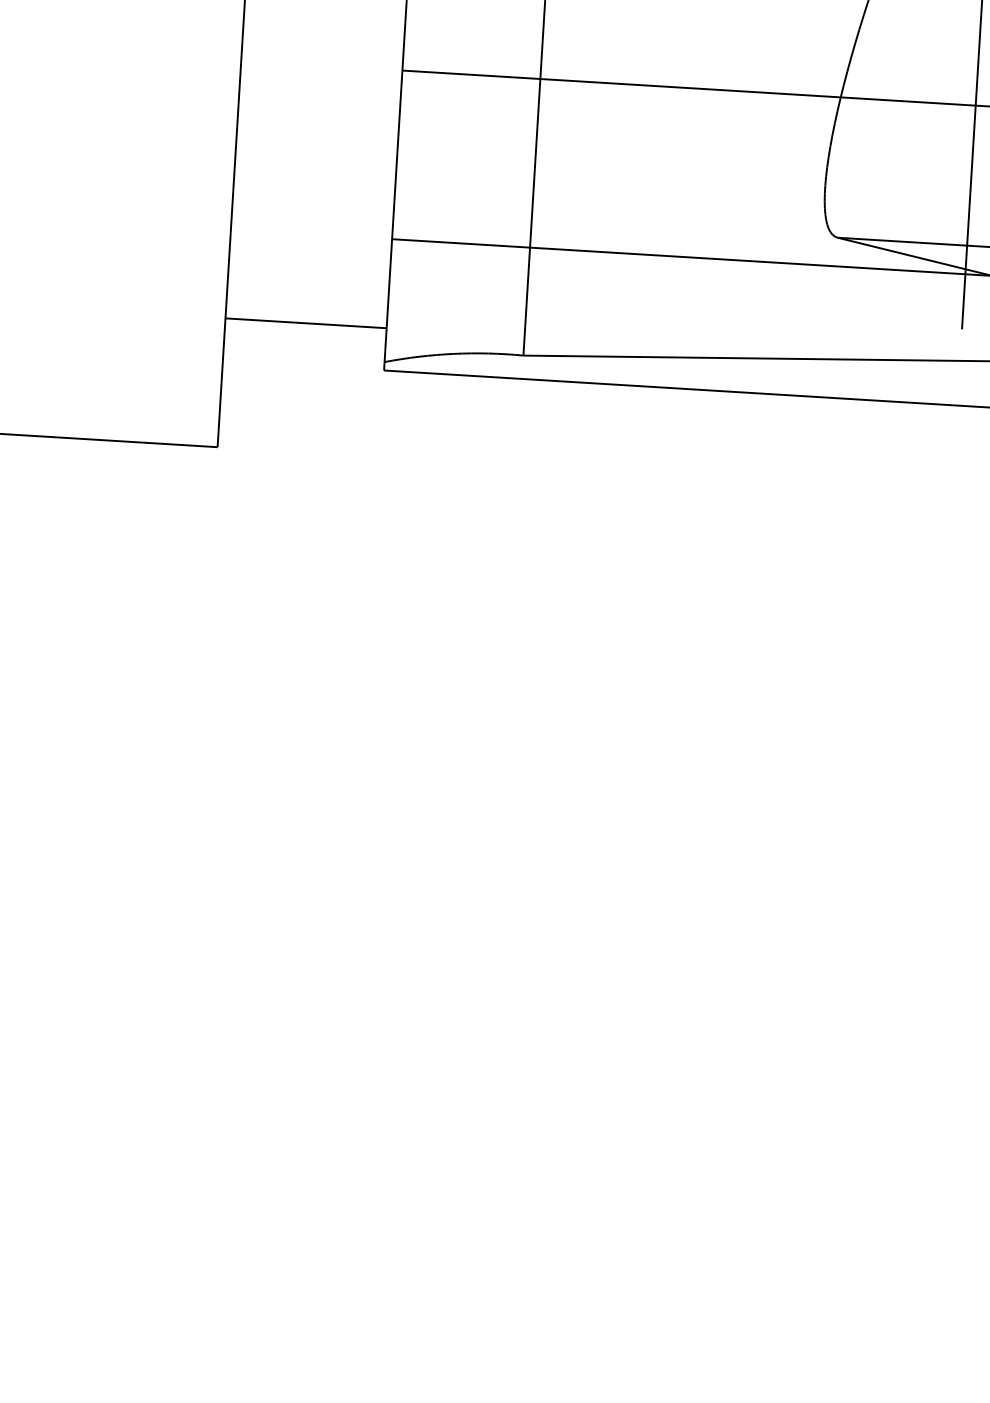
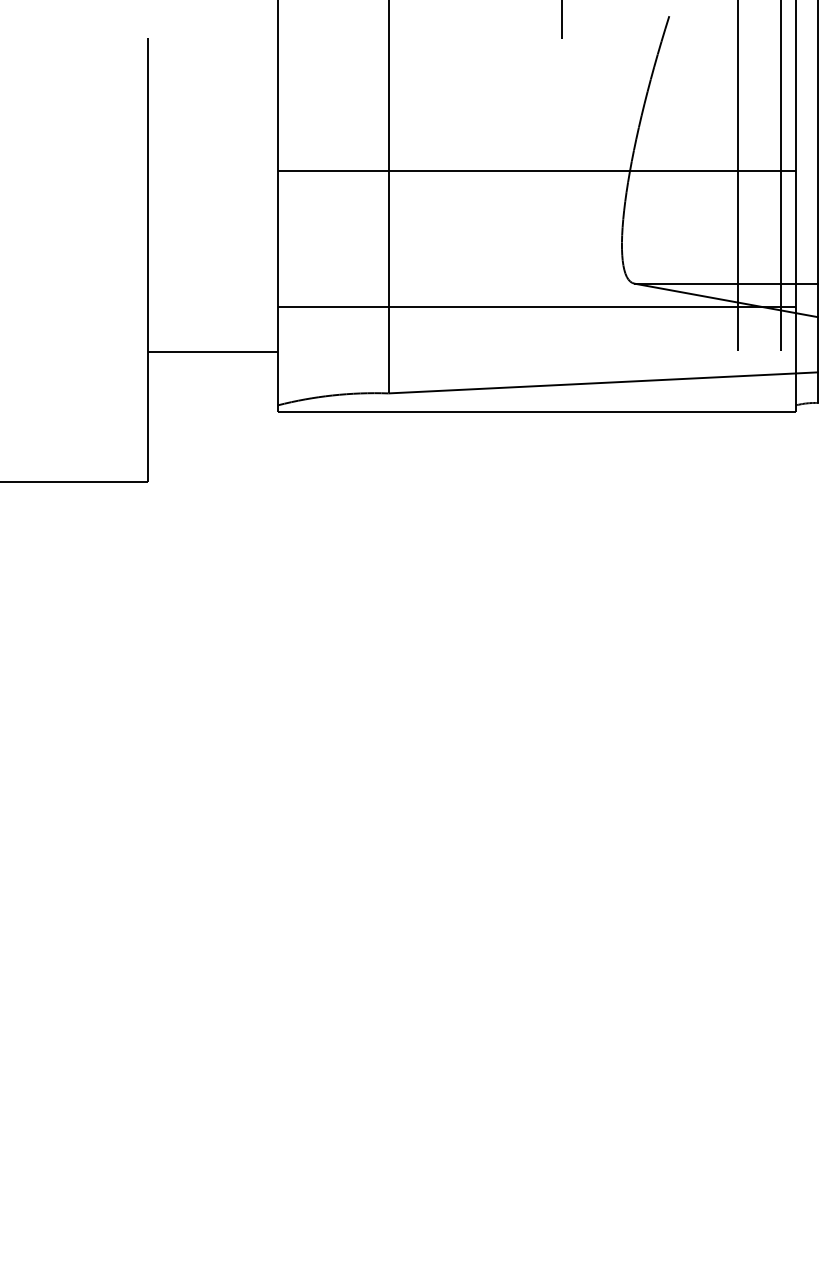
line: (305, 323) -> (212, 352), moved

